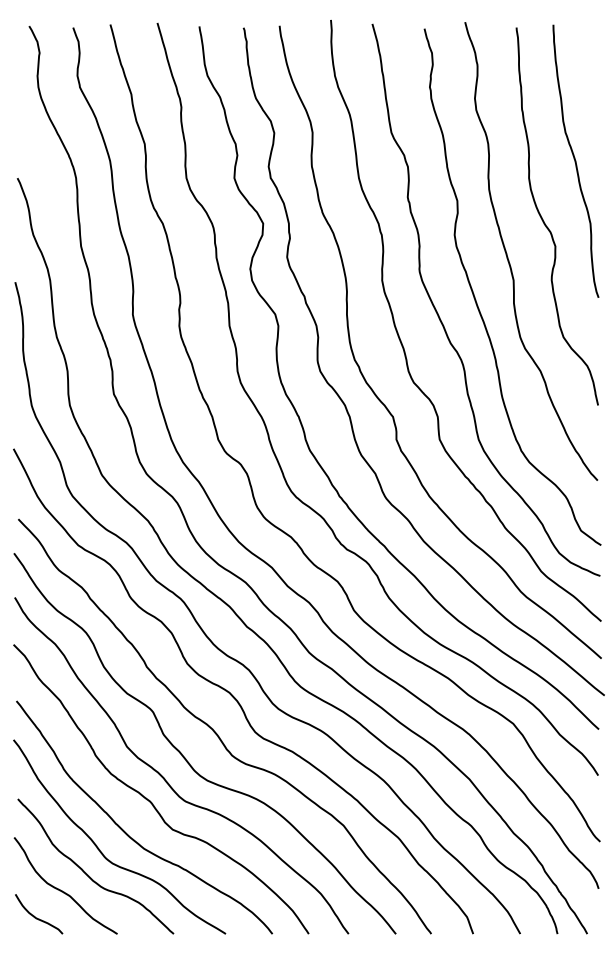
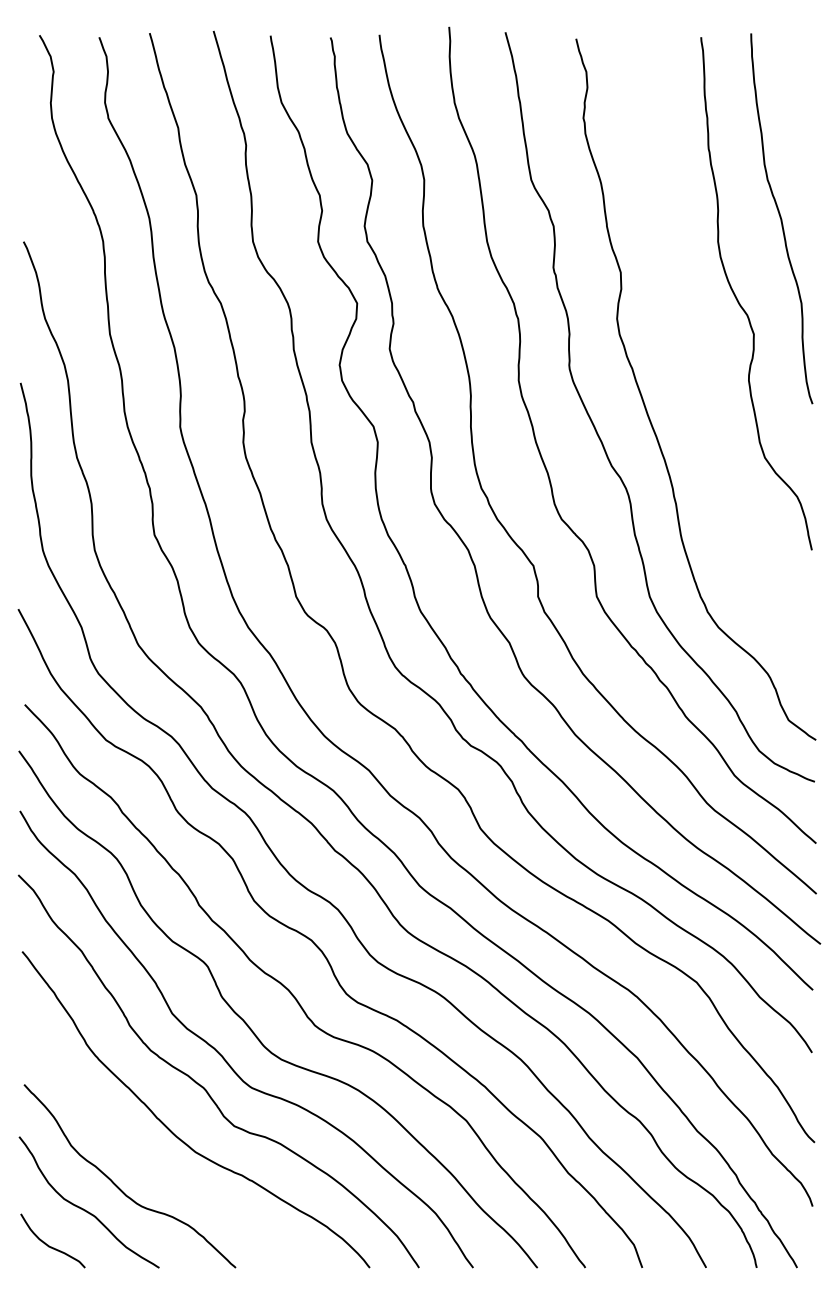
curve: (508, 257) -> (690, 349), removed
curve: (99, 848) -> (134, 1151), removed

